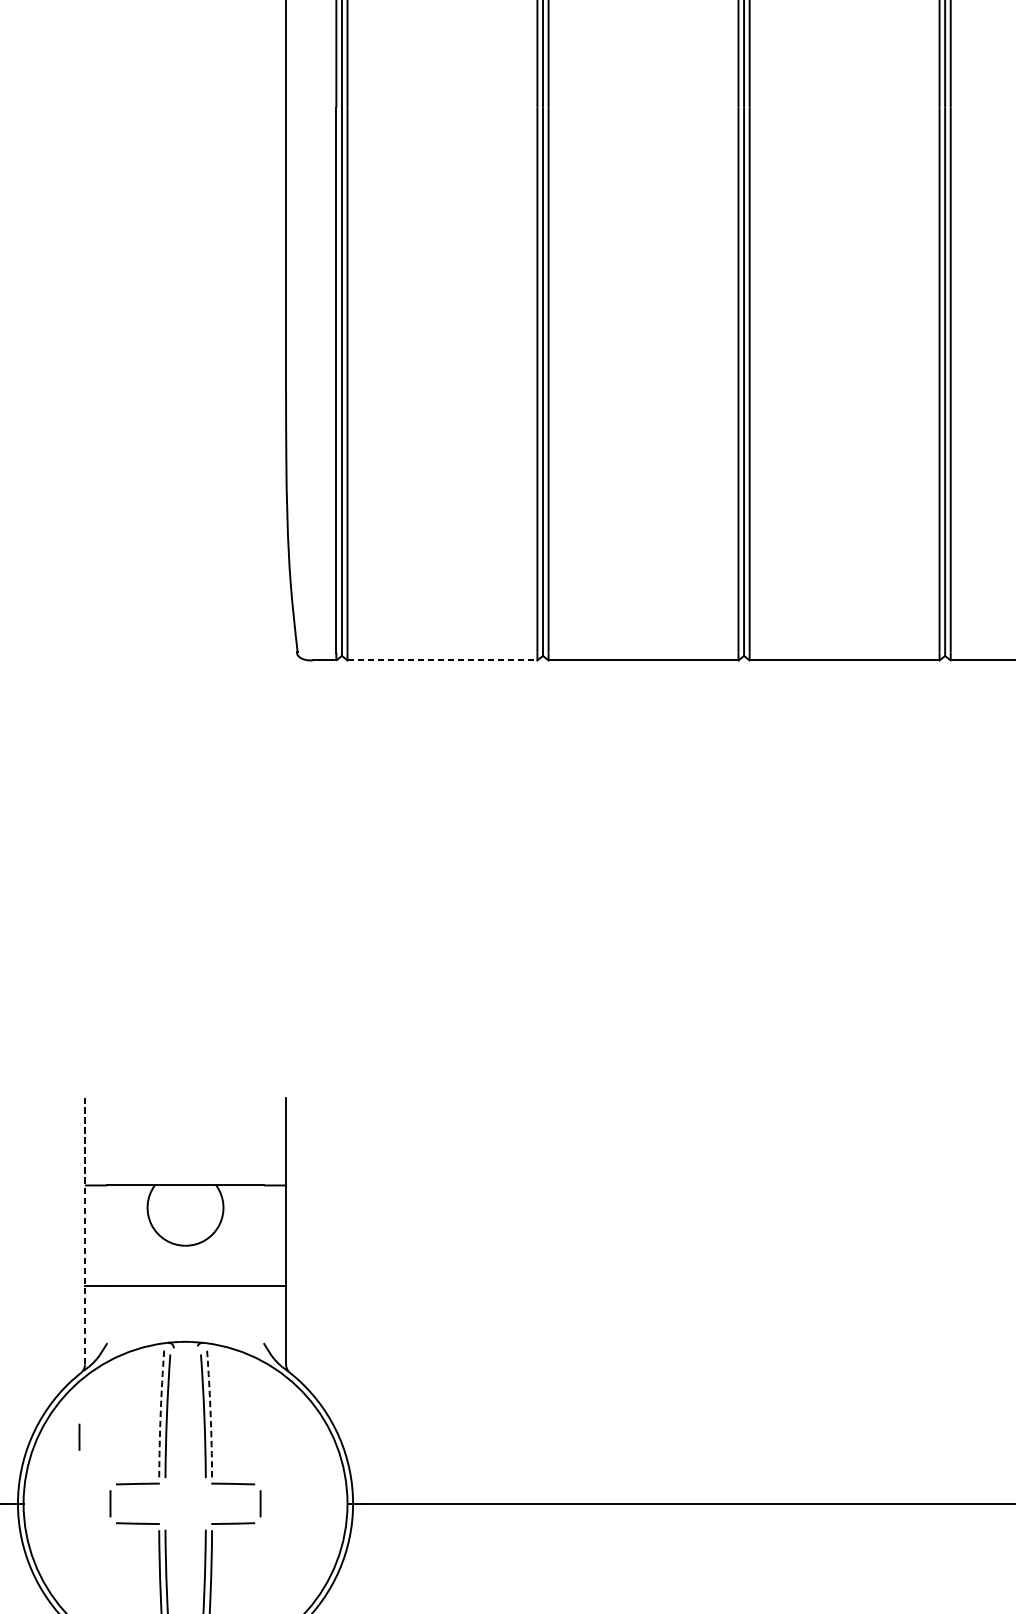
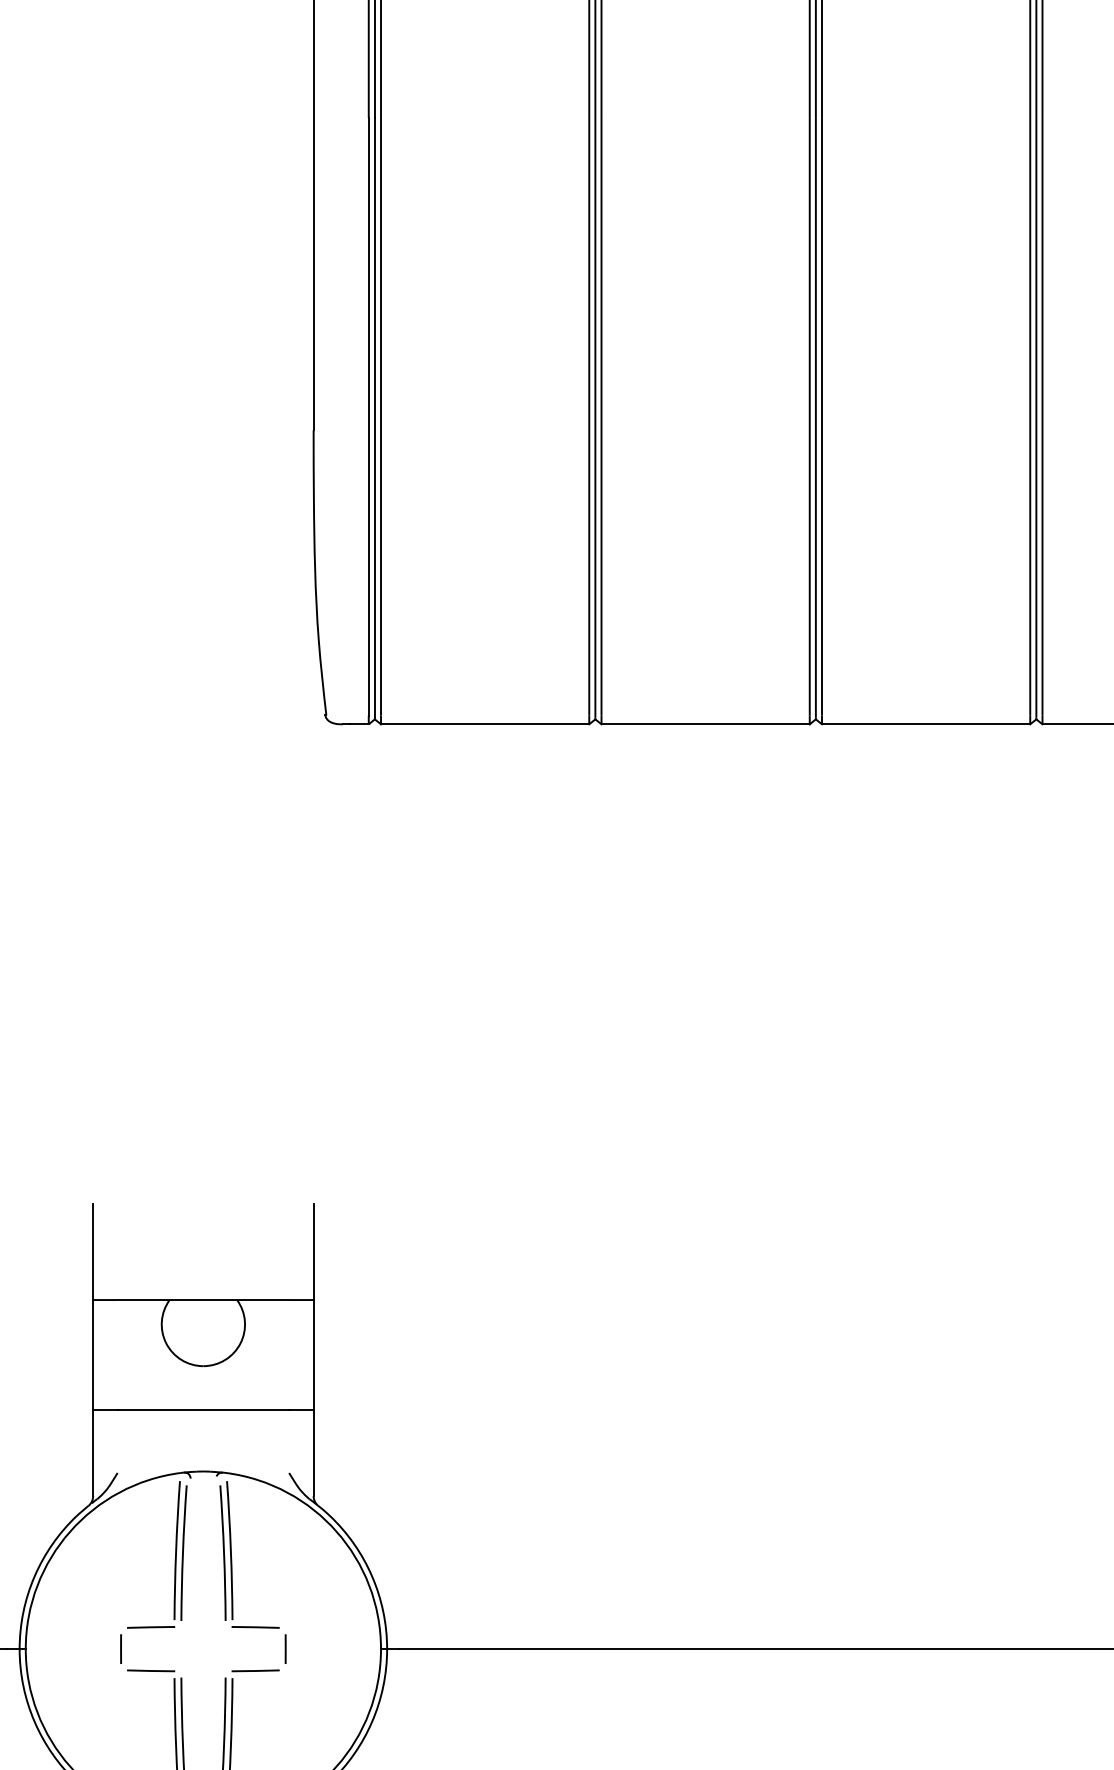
line: (442, 660) -> (485, 724), dashed -> solid
line: (85, 1230) -> (93, 1349), dashed -> solid
arc: (161, 1413) -> (176, 1550), dashed -> solid
arc: (210, 1413) -> (230, 1550), dashed -> solid
line: (78, 1436) -> (86, 1575), removed

